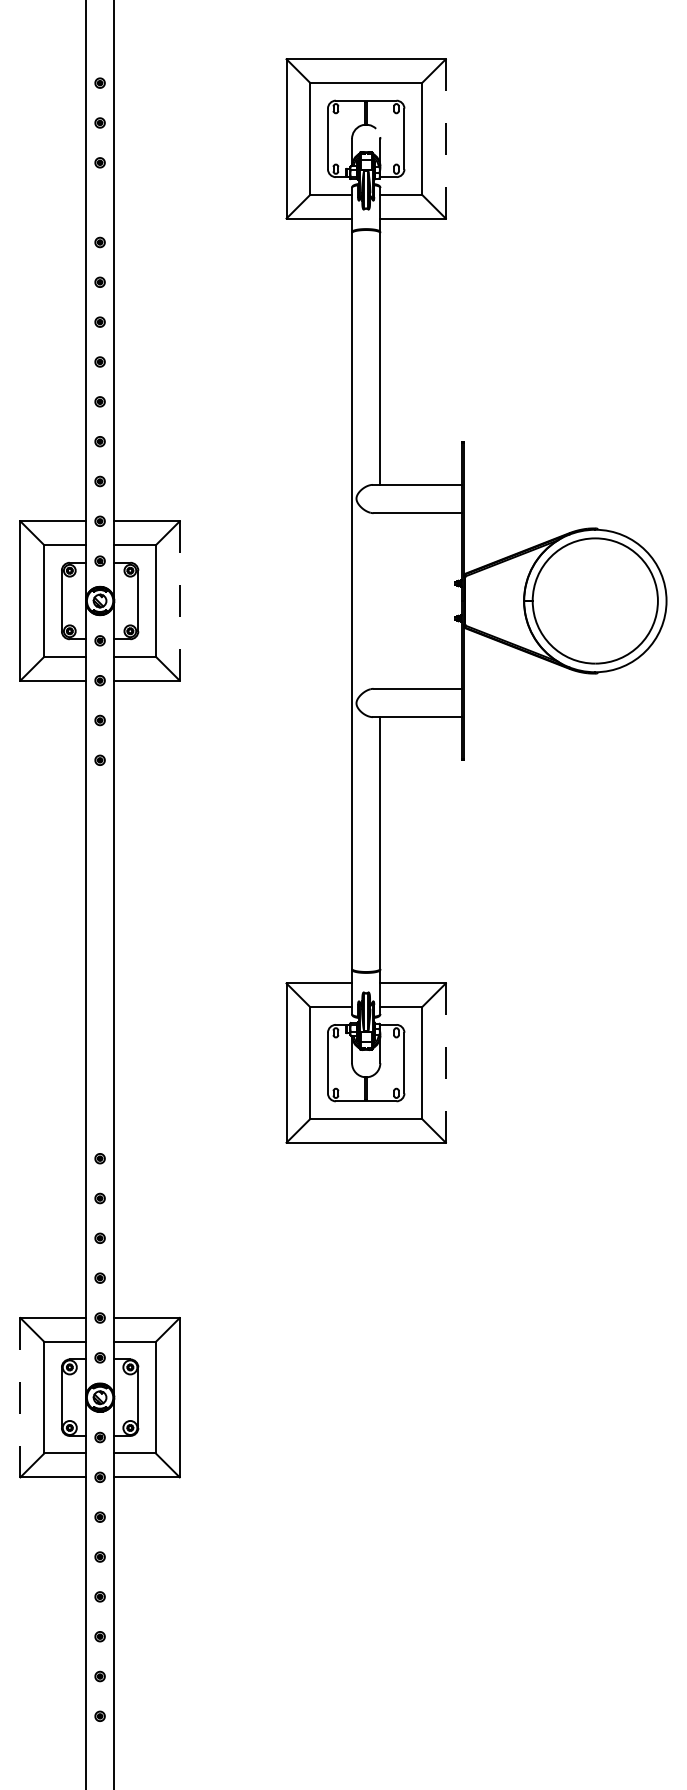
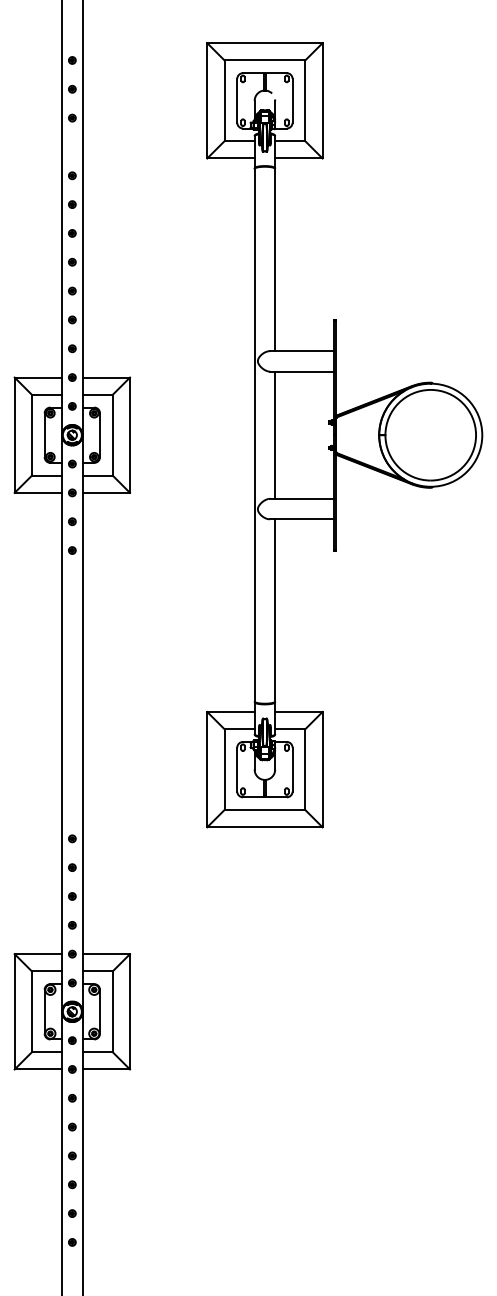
line: (445, 138) -> (322, 100), dashed -> solid
line: (380, 600) -> (275, 434), added
line: (179, 601) -> (129, 435), dashed -> solid
line: (445, 1063) -> (322, 769), dashed -> solid
line: (20, 1397) -> (14, 1011), dashed -> solid

